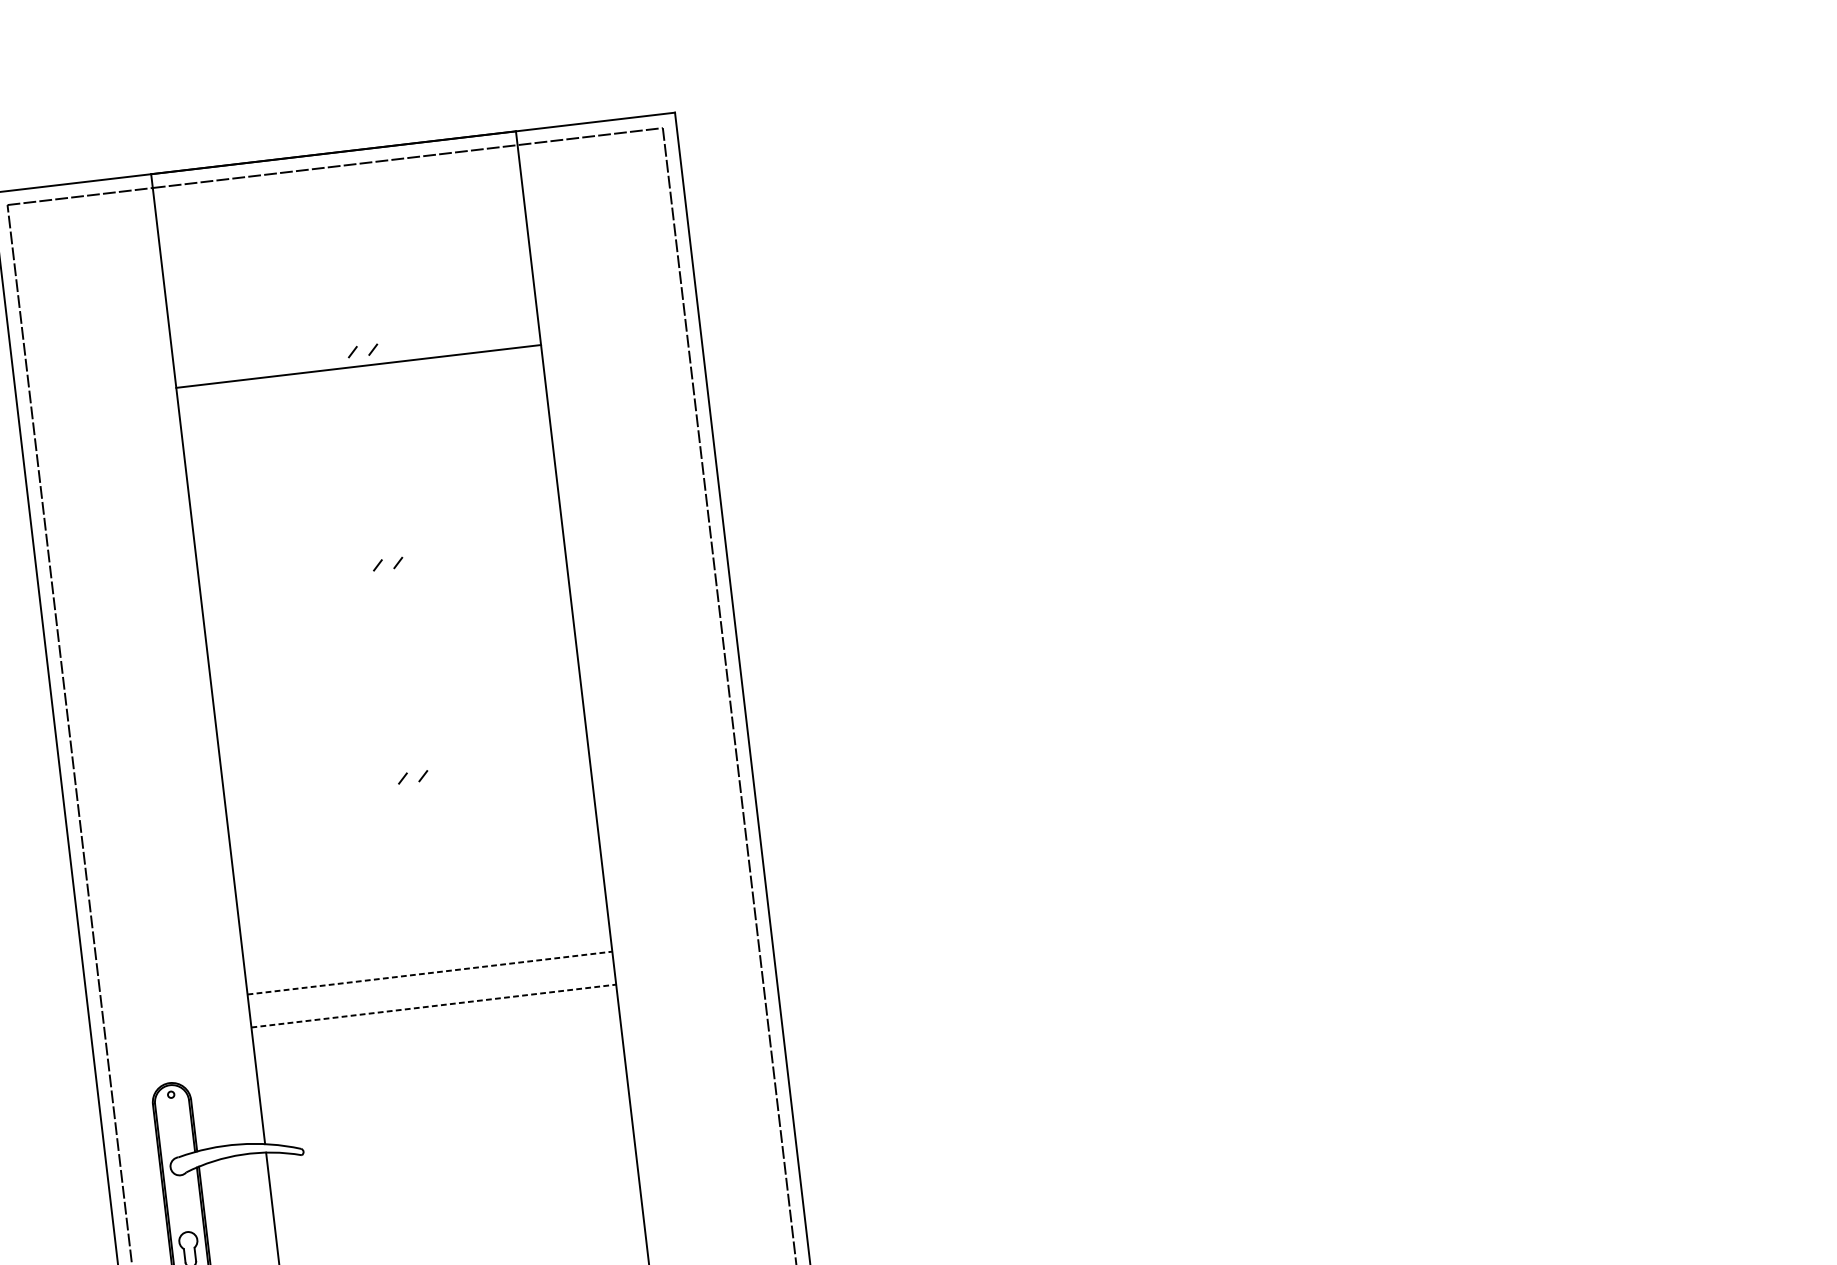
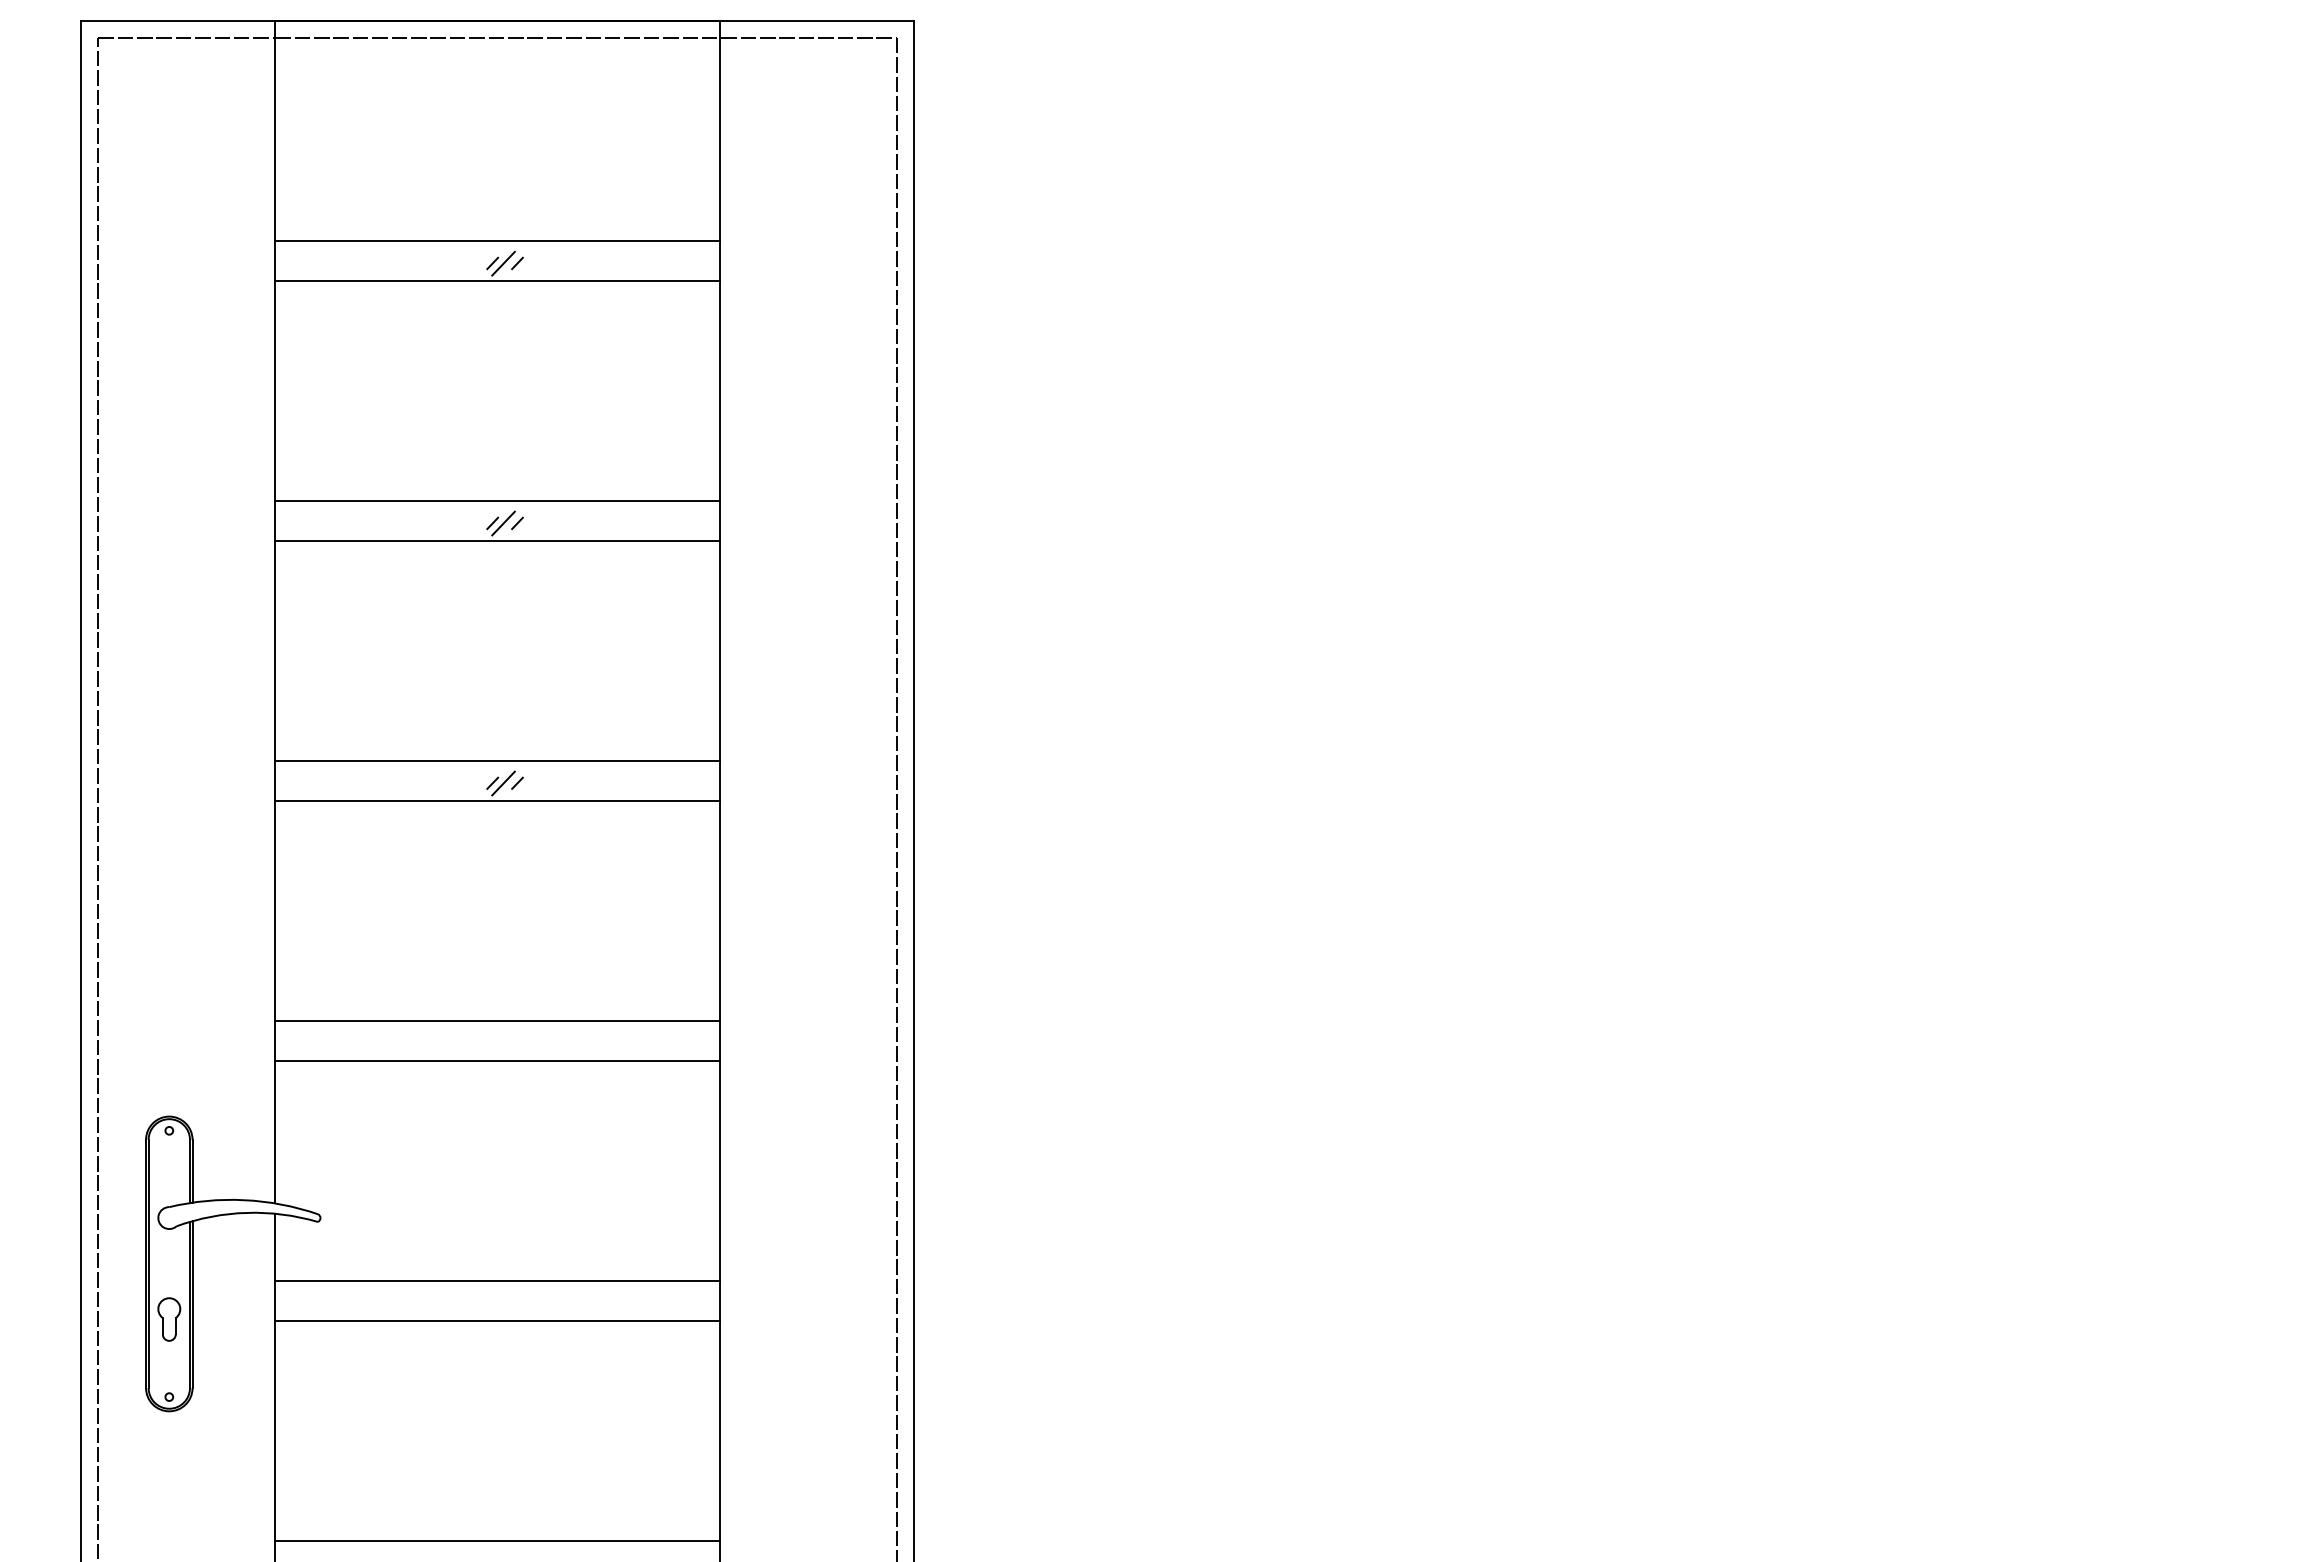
line: (354, 332) -> (497, 240), added
line: (361, 351) -> (503, 263), added
line: (379, 546) -> (497, 501), added
line: (386, 564) -> (503, 523), added
line: (383, 579) -> (497, 541), added
line: (404, 760) -> (497, 761), added
line: (411, 777) -> (503, 783), added
line: (408, 793) -> (497, 801), added
line: (430, 973) -> (498, 1021), dashed -> solid
line: (434, 1006) -> (498, 1061), dashed -> solid
line: (454, 1186) -> (497, 1281), added
line: (458, 1219) -> (497, 1321), added

